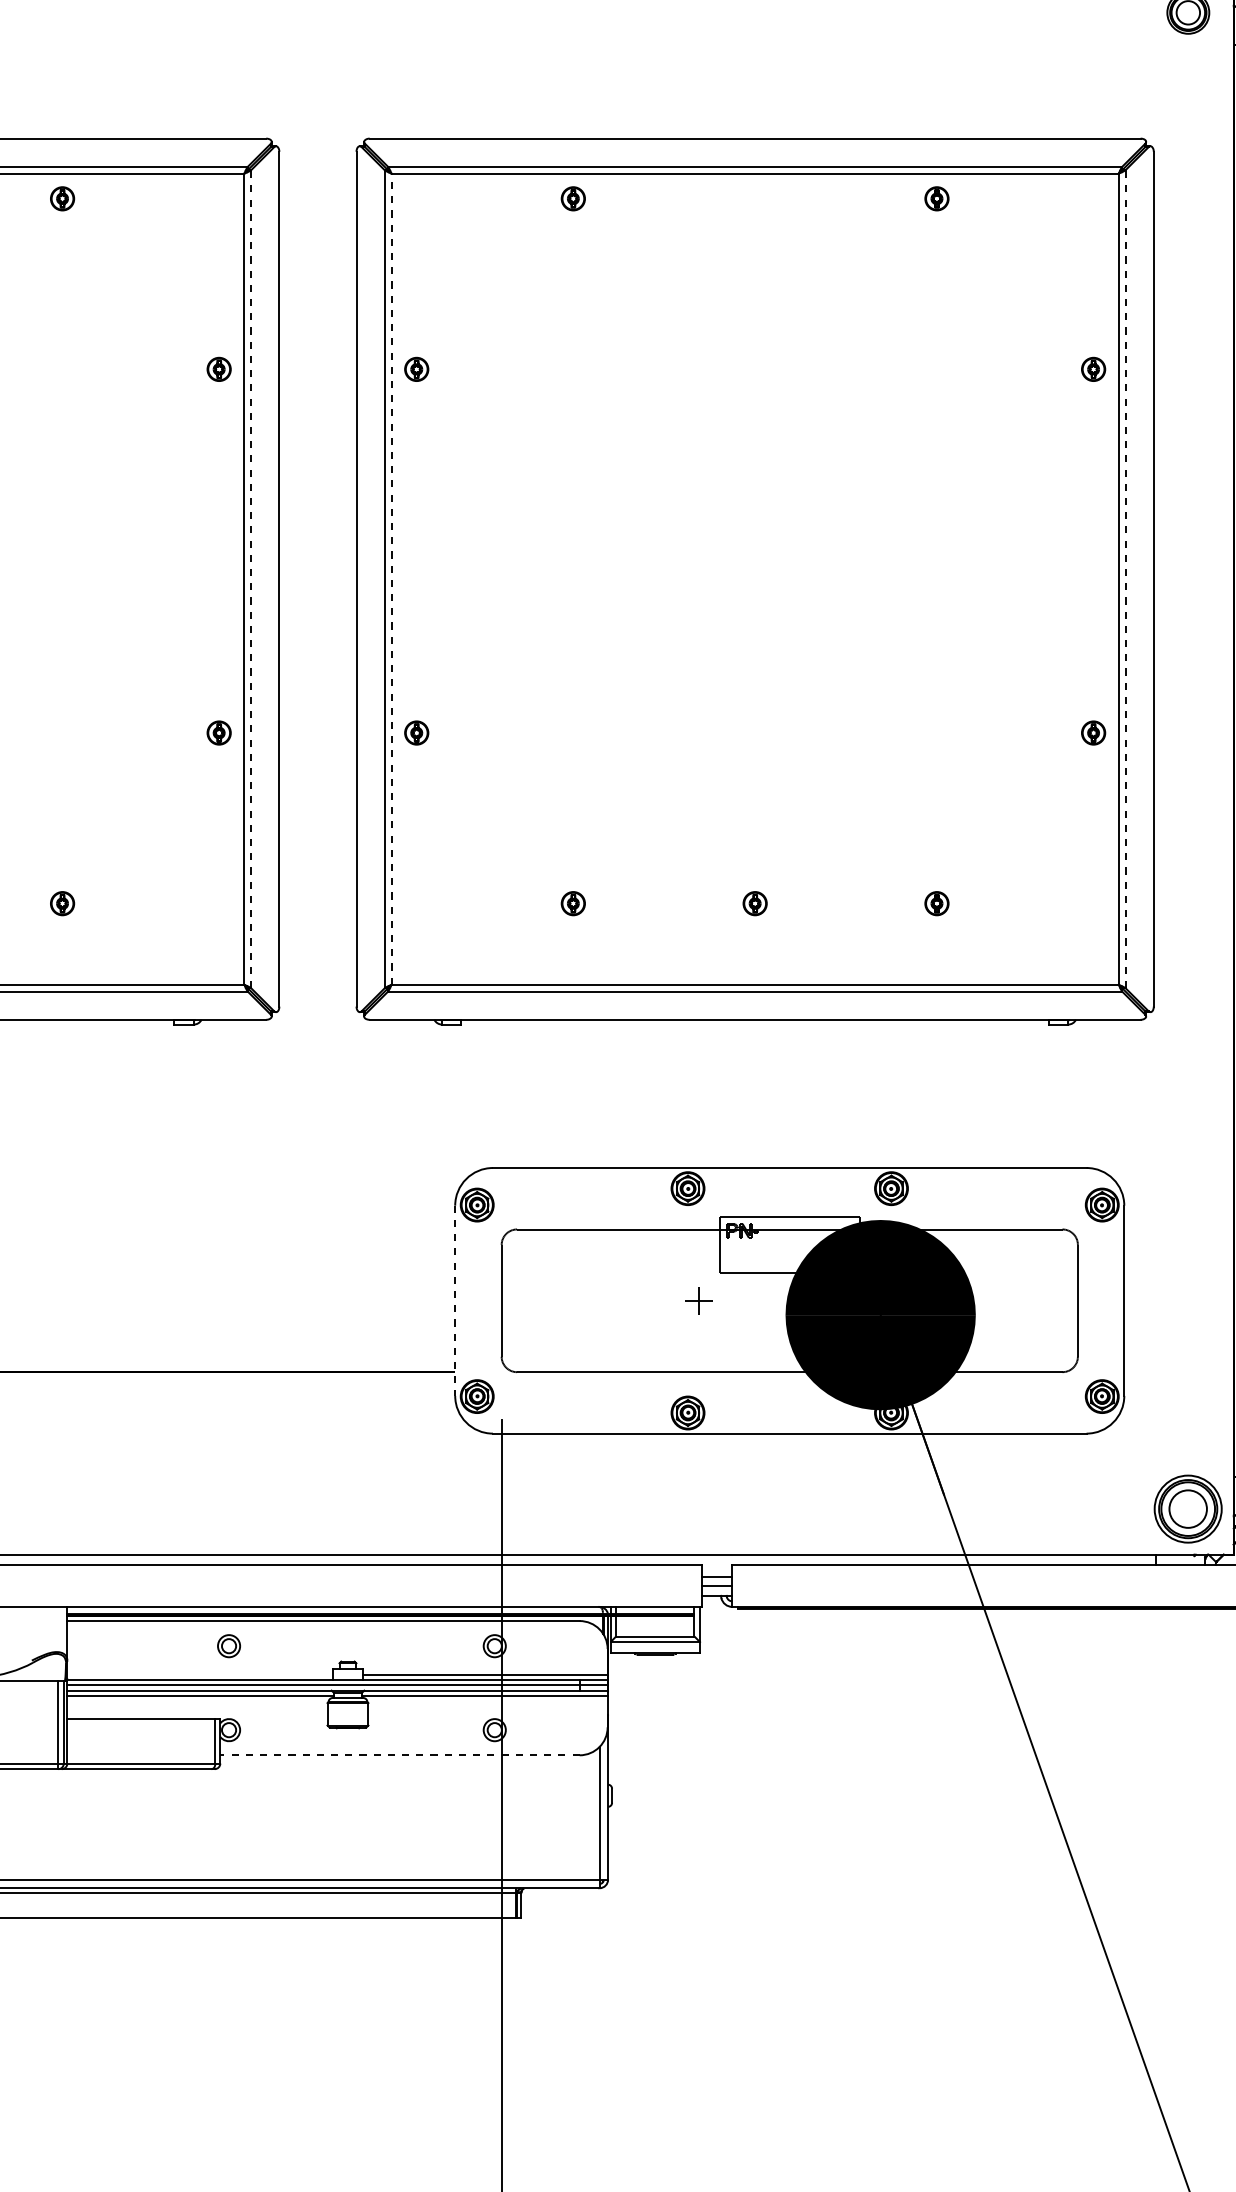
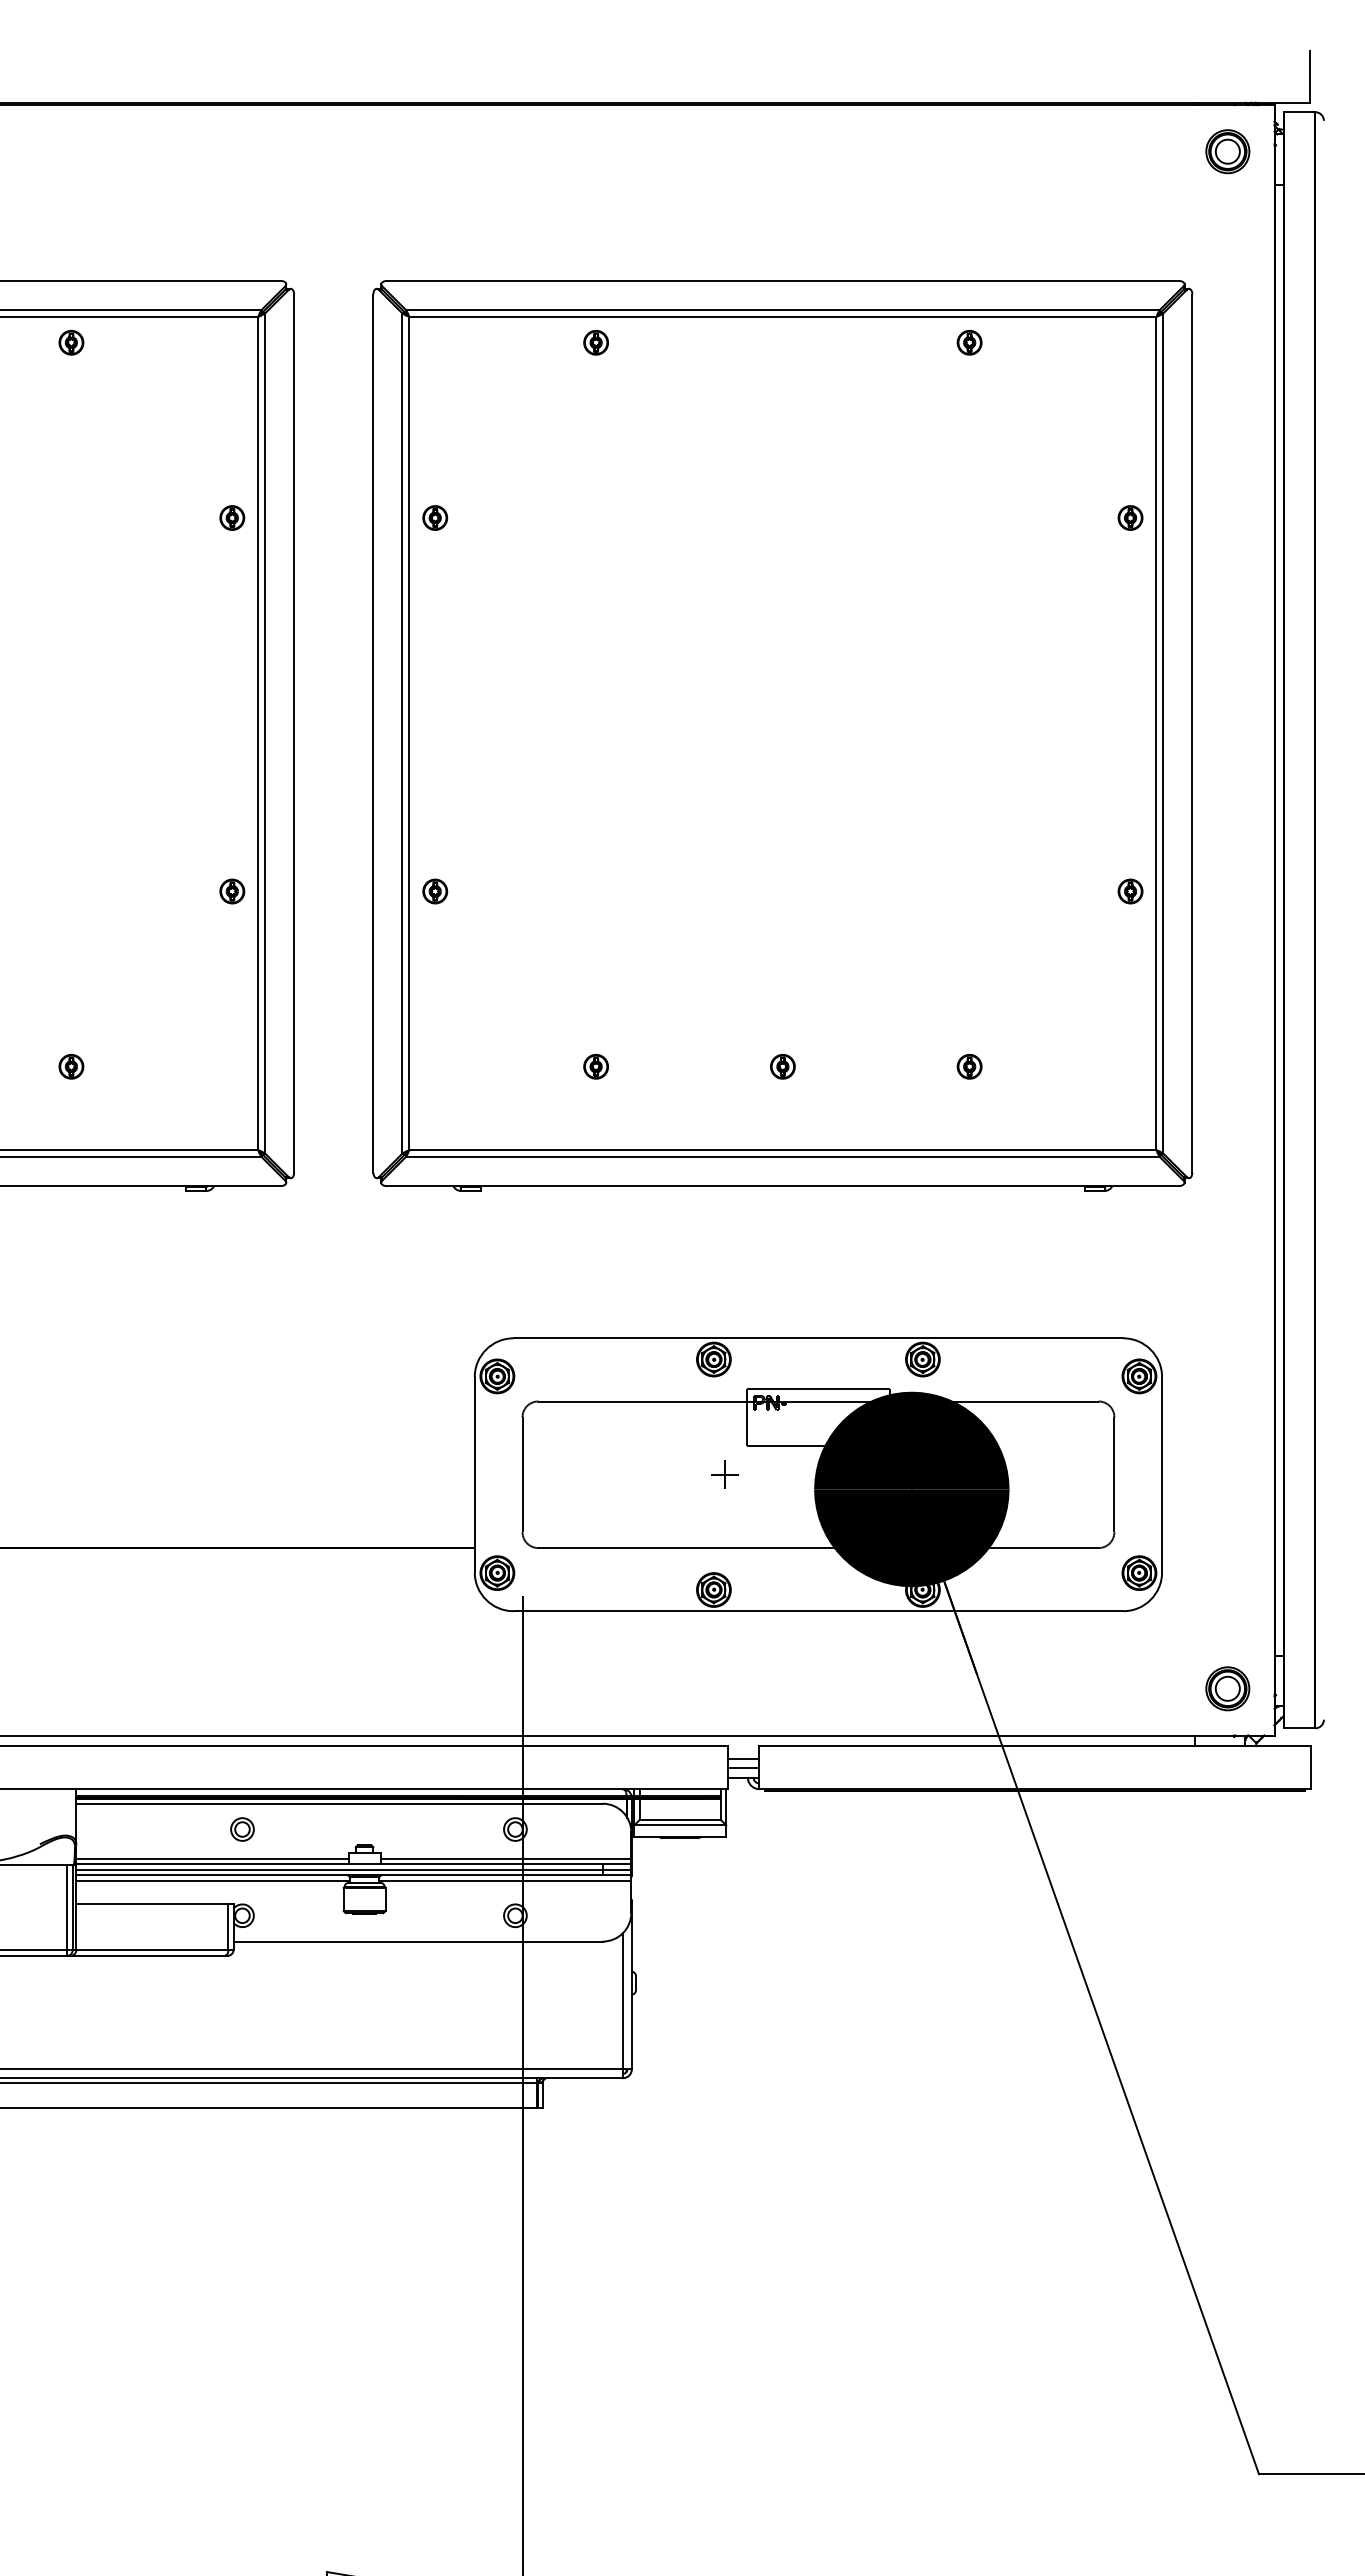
line: (251, 579) -> (265, 733), dashed -> solid
line: (391, 579) -> (409, 733), dashed -> solid
line: (1125, 579) -> (1163, 733), dashed -> solid
line: (454, 1300) -> (474, 1474), dashed -> solid
part: (1187, 1508) -> (1227, 1688), size x0.62
line: (199, 1674) -> (212, 1858), added
line: (400, 1755) -> (418, 1941), dashed -> solid

